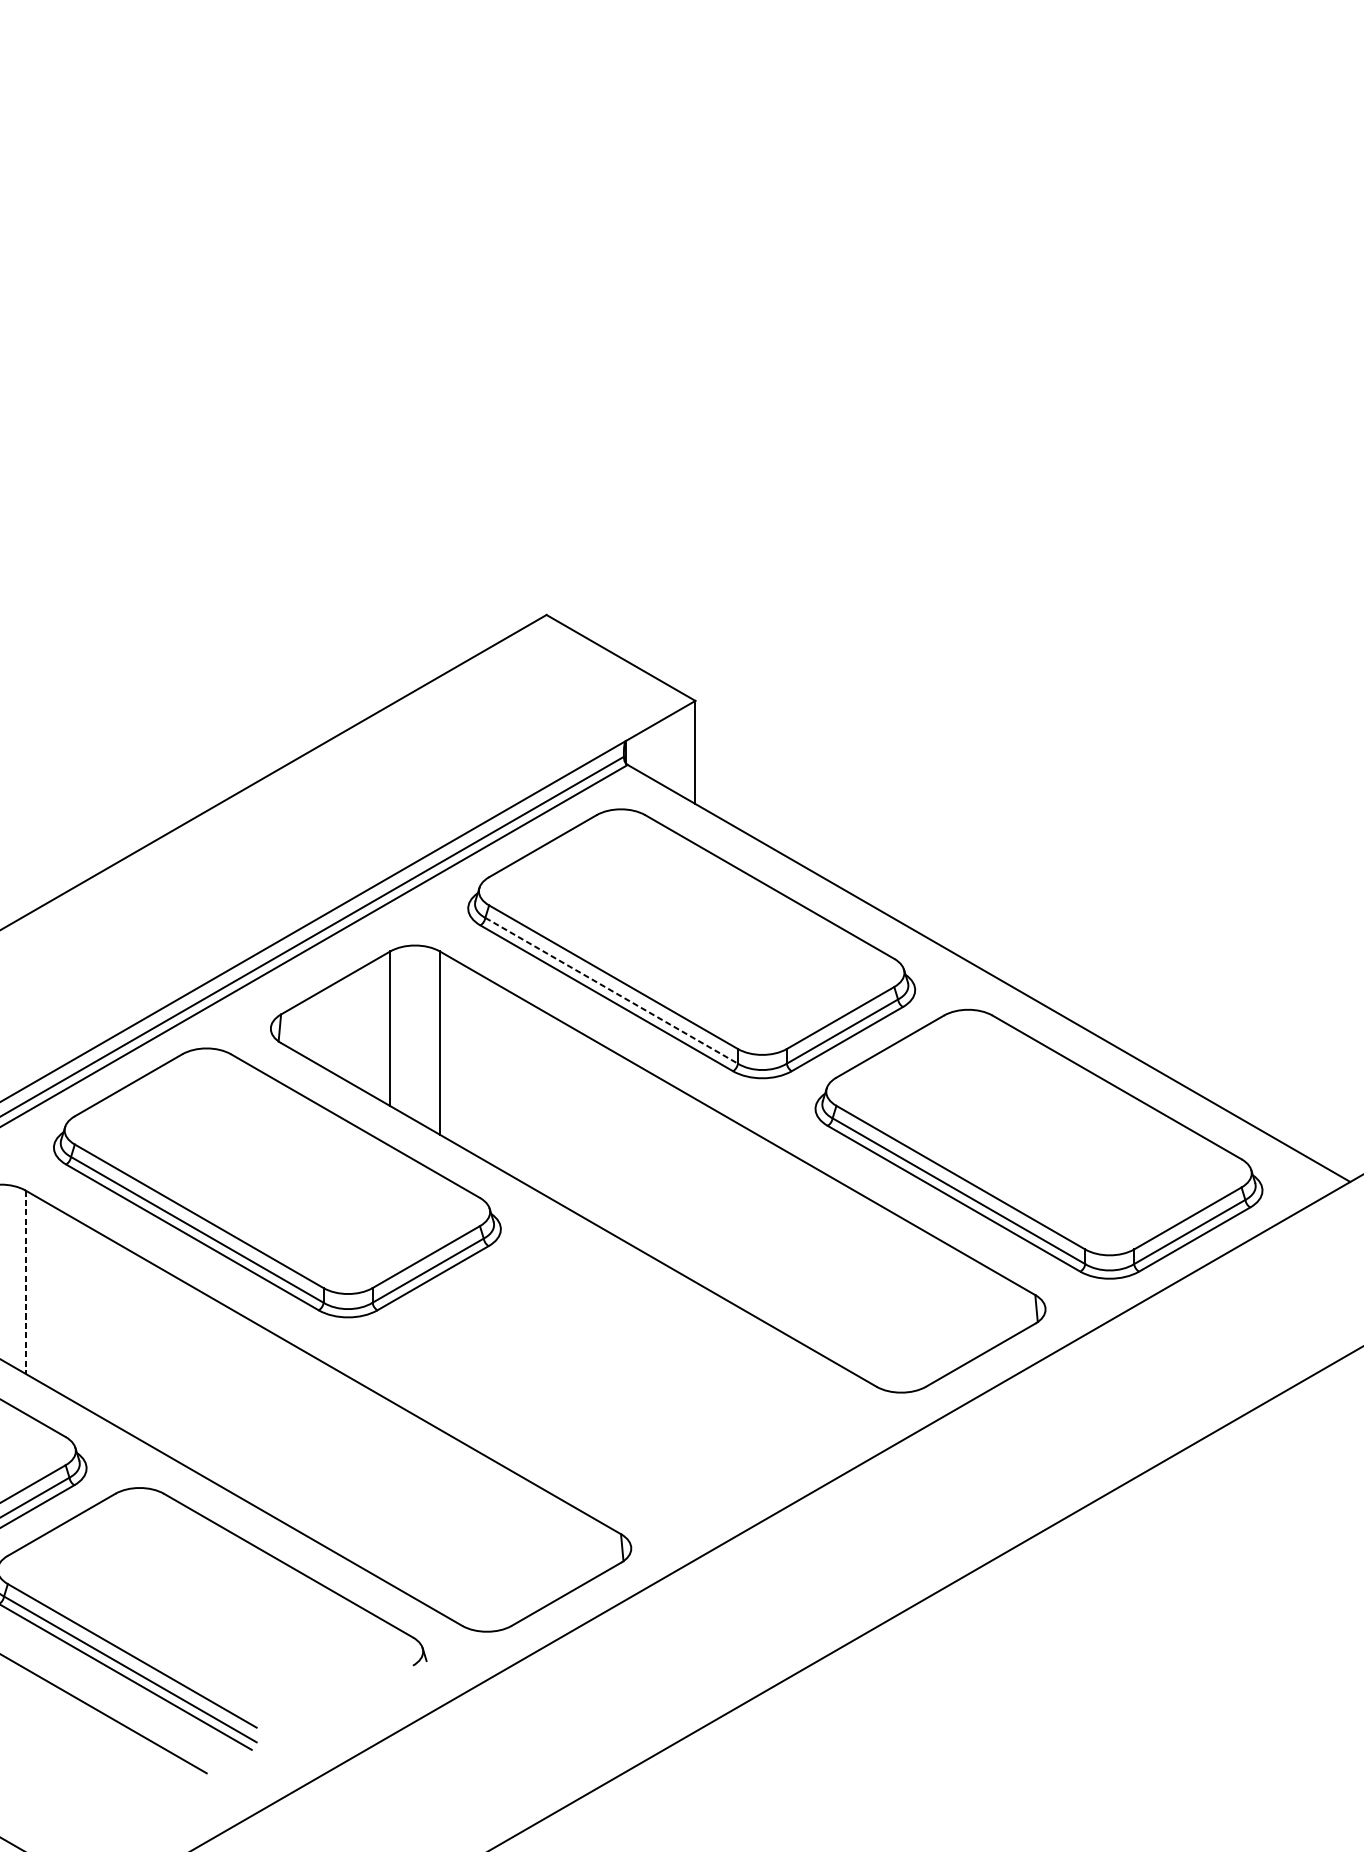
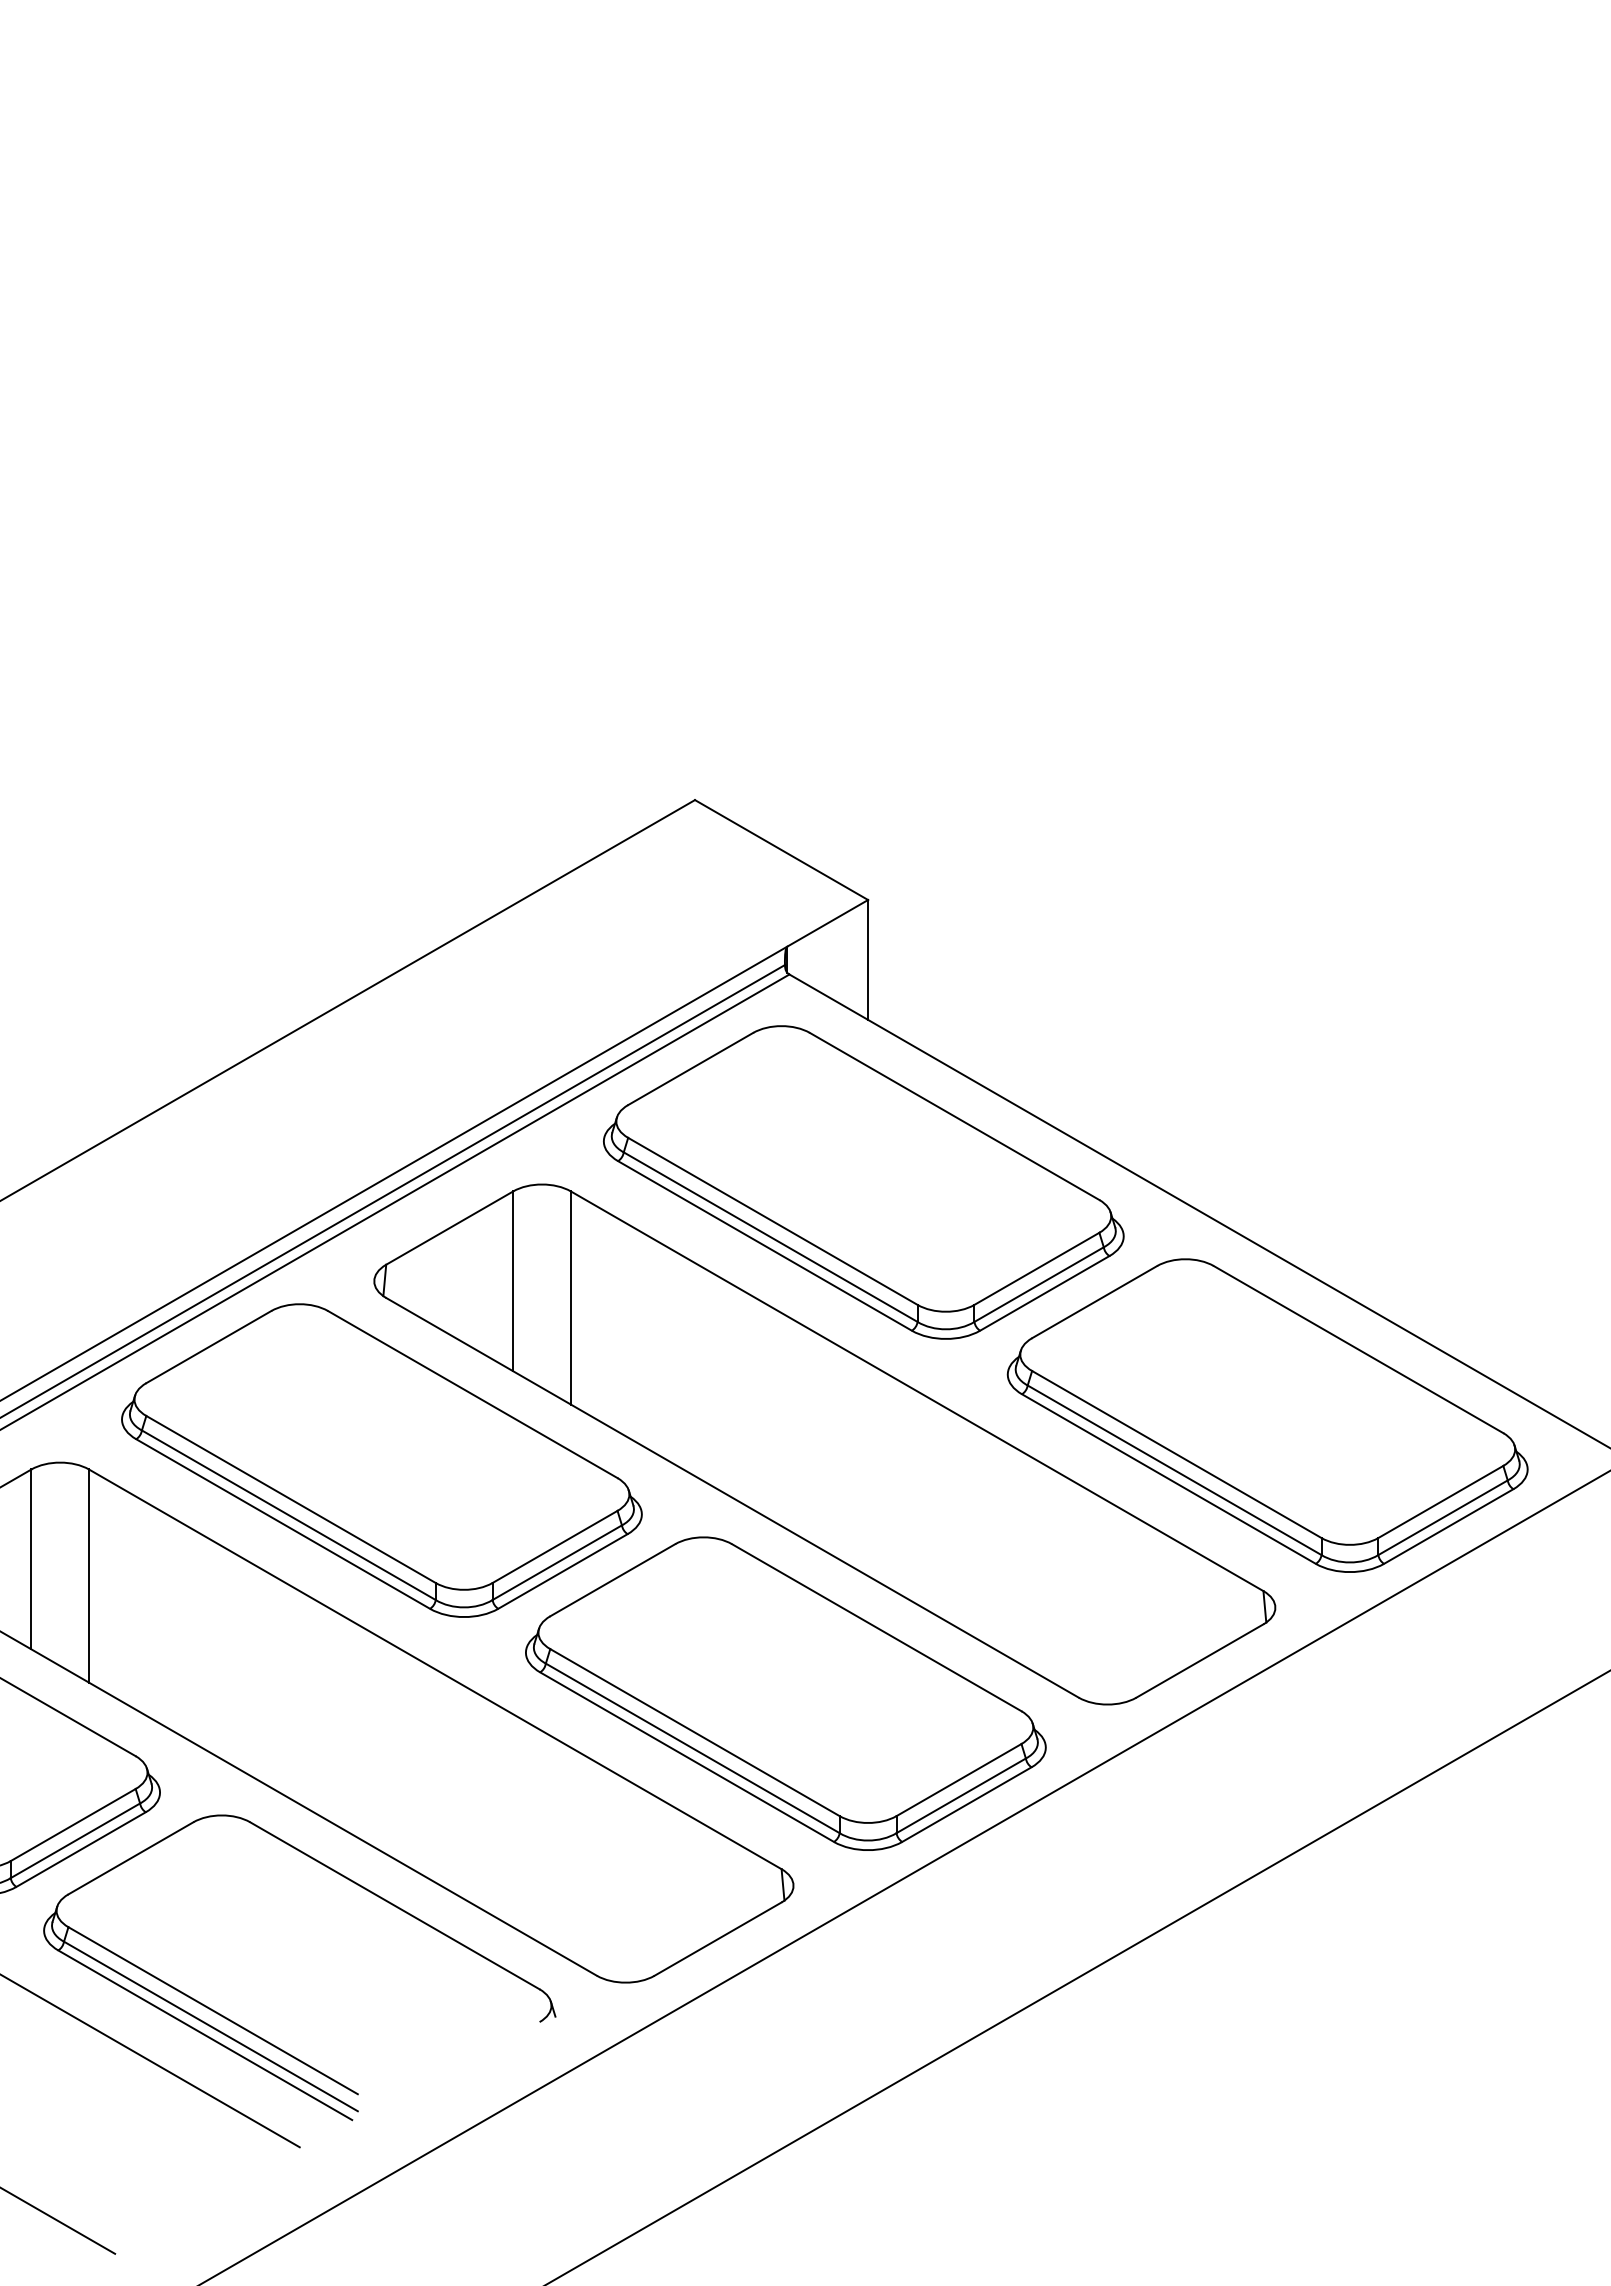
line: (611, 991) -> (770, 1237), dashed -> solid
line: (25, 1282) -> (89, 1576), dashed -> solid
part: (624, 1383) -> (785, 1693), added

